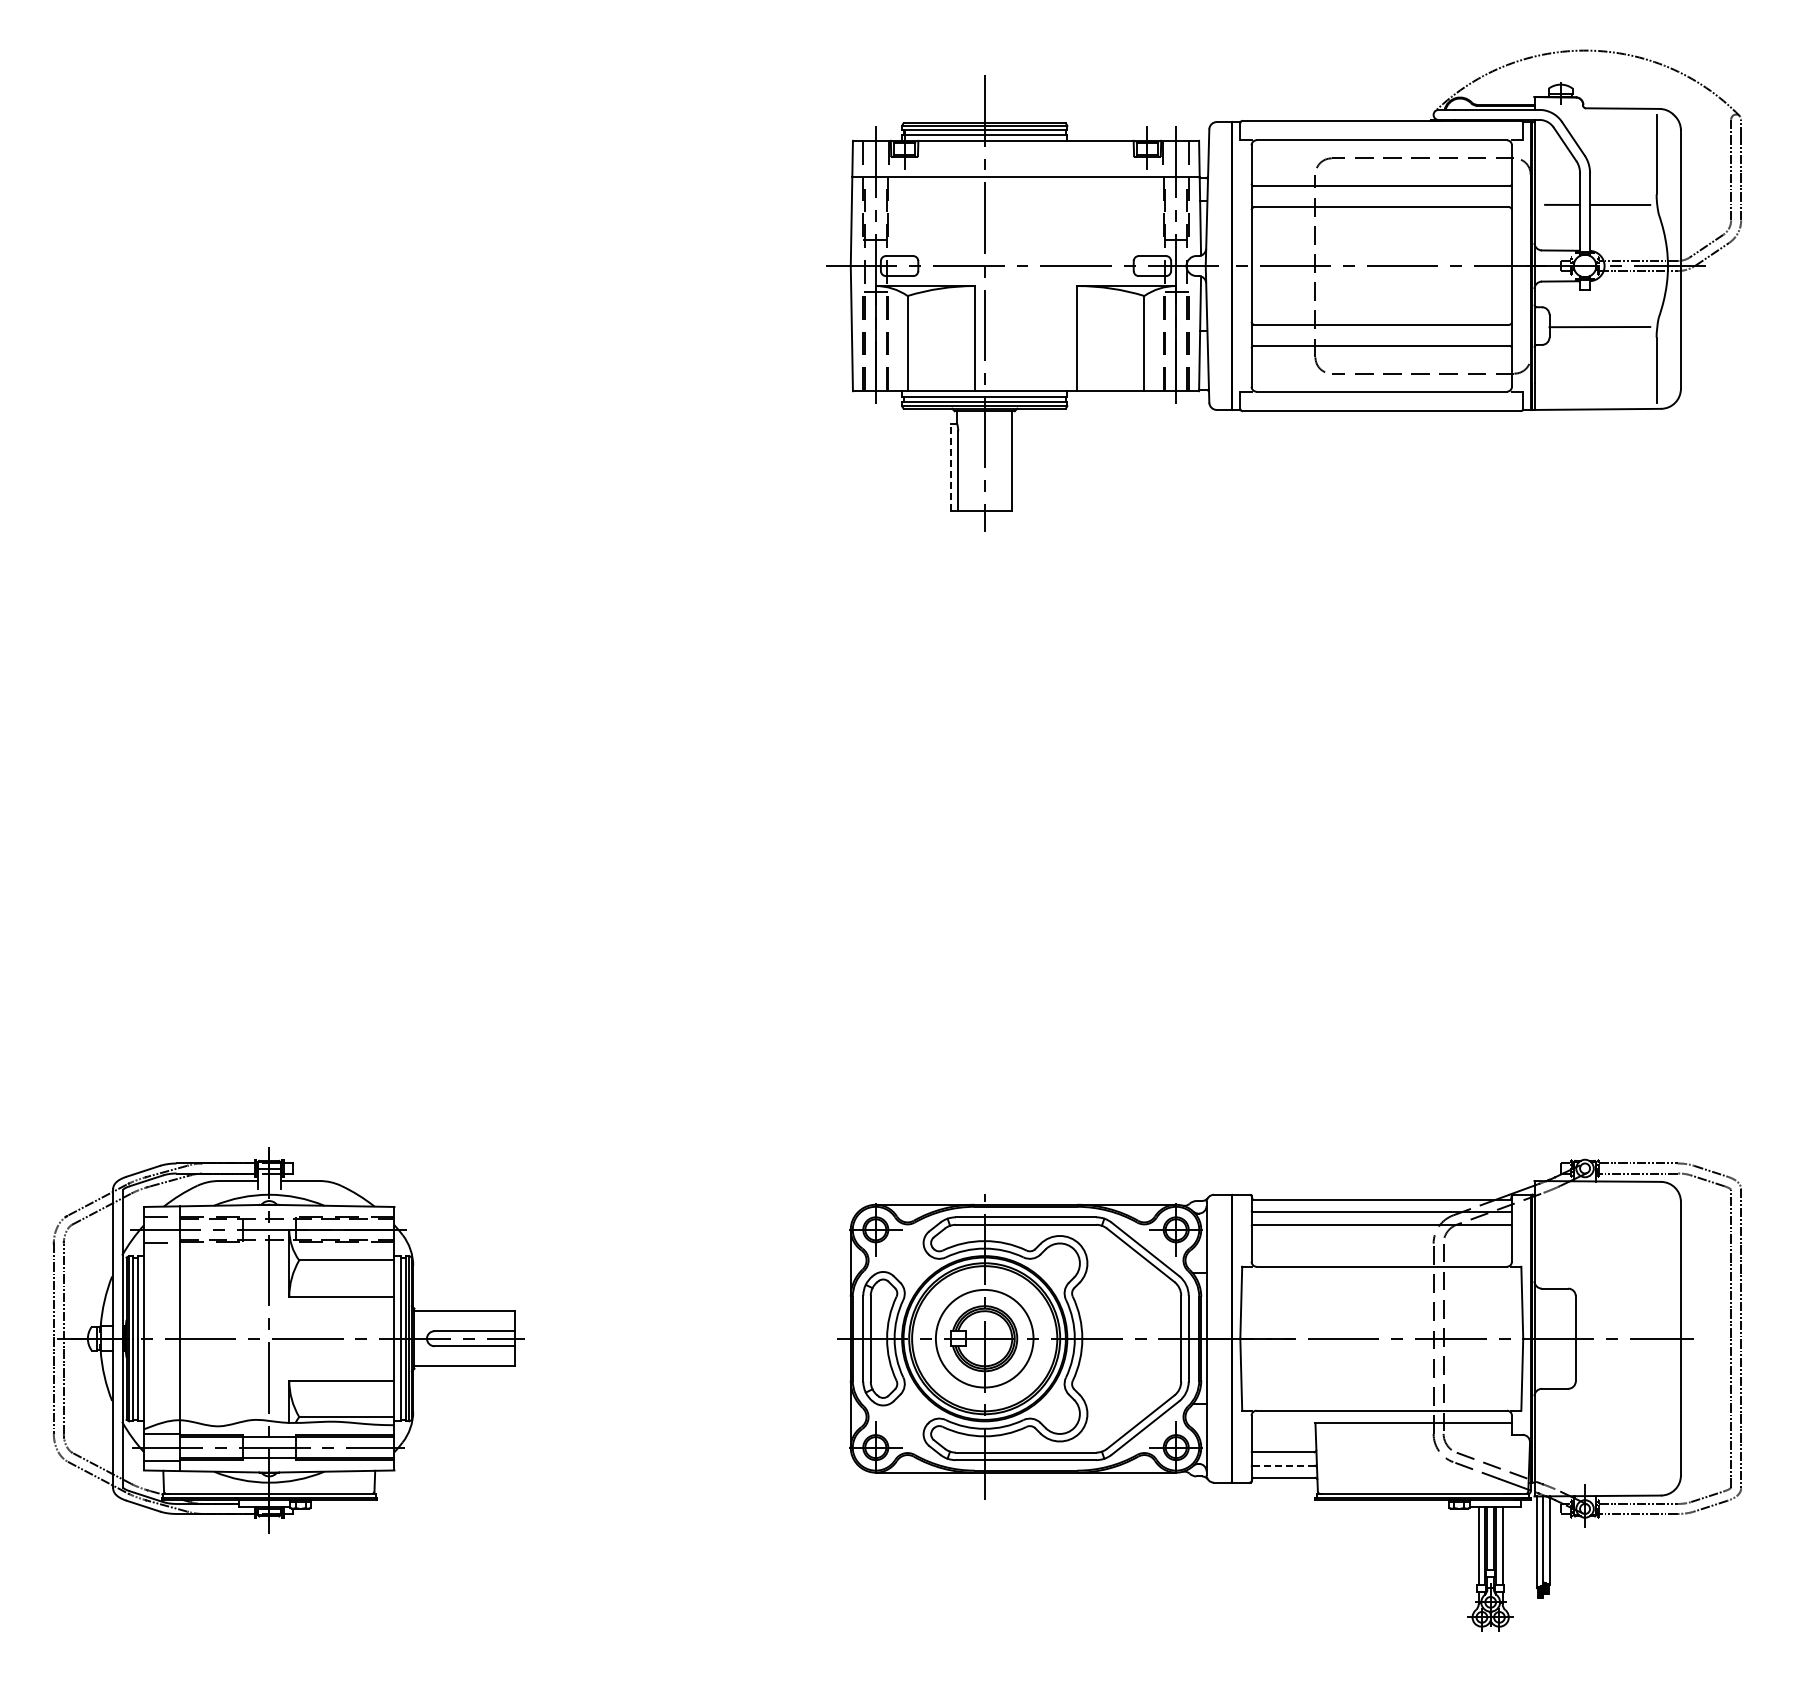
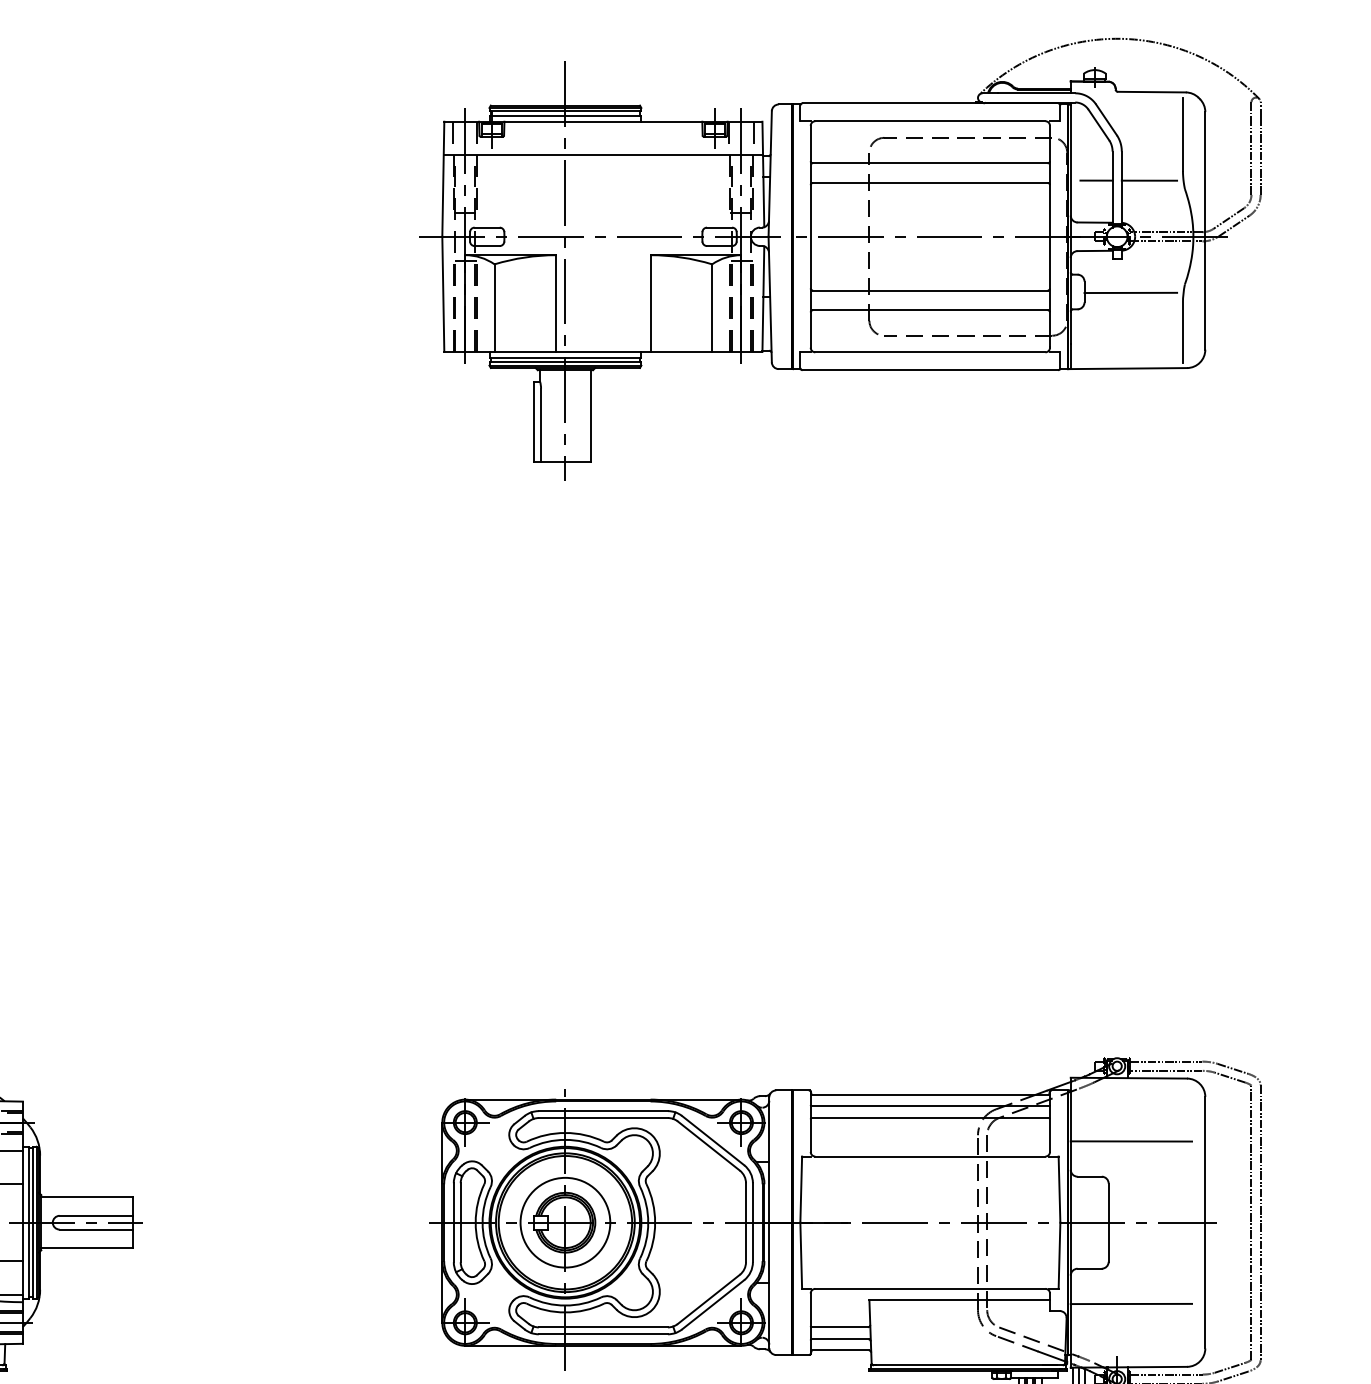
line: (950, 467) -> (533, 421), dashed -> solid
line: (1600, 1250) -> (1131, 1141), added
line: (1600, 1427) -> (1131, 1304), added
line: (1283, 1465) -> (840, 1339), dashed -> solid

